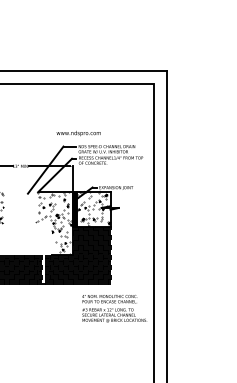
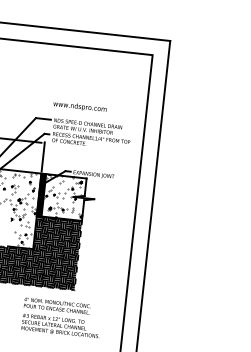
text: (78, 133) -> (79, 106), moved
text: (114, 308) -> (61, 317), moved

